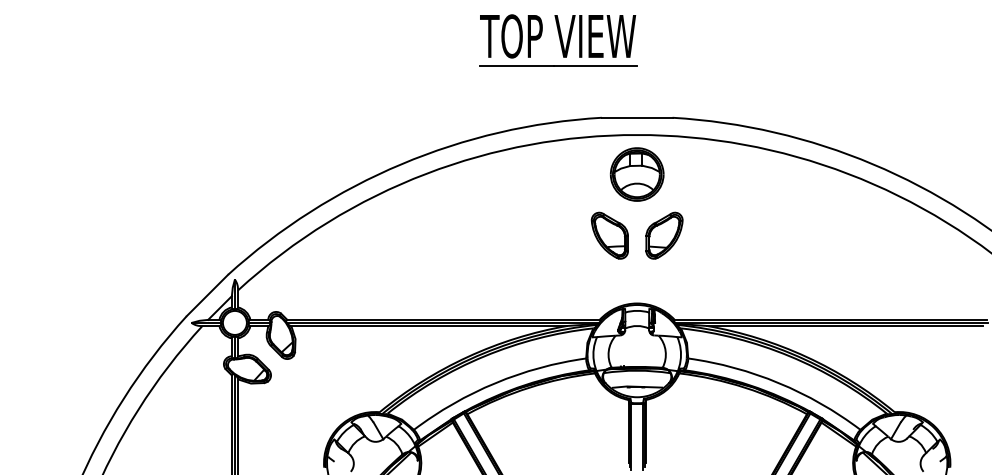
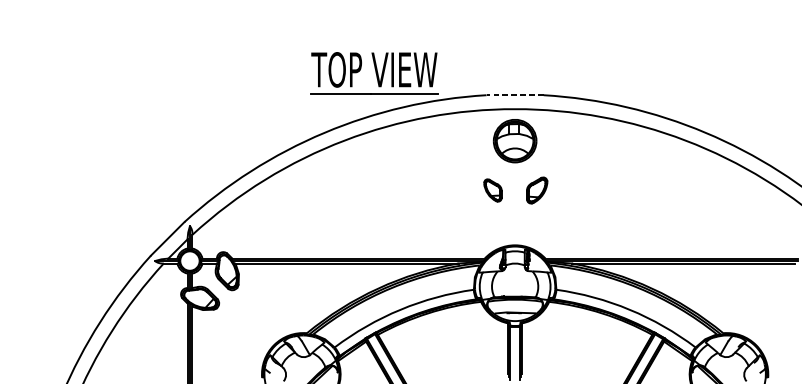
part: (558, 40) -> (374, 73), moved
line: (636, 117) -> (514, 95), solid -> dashed
part: (609, 235) -> (492, 190), size x0.6
part: (664, 235) -> (537, 190), size x0.7

